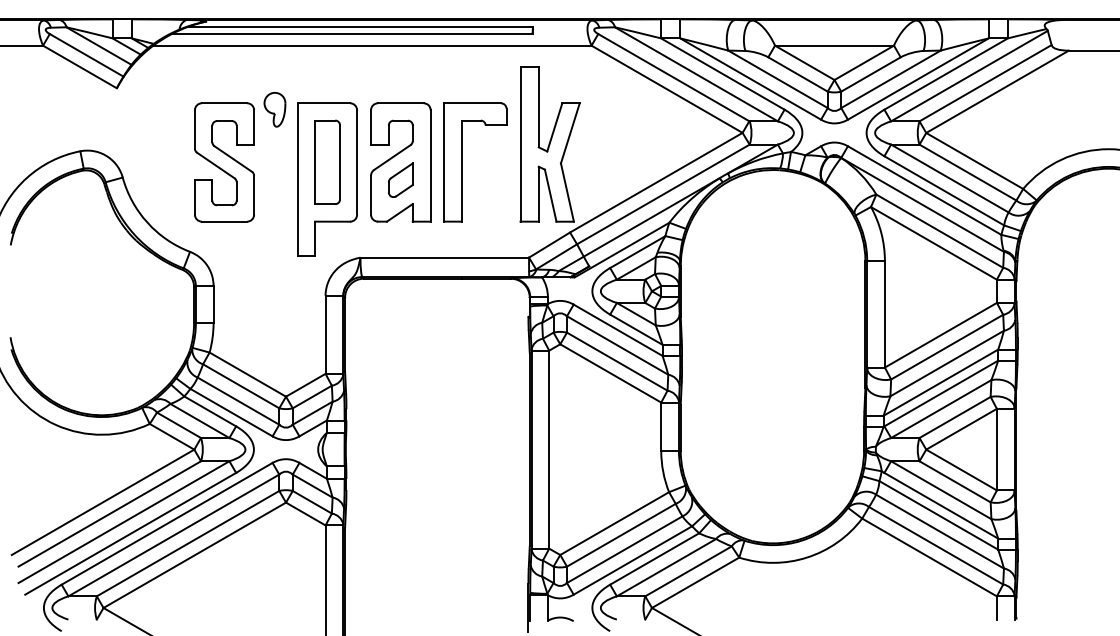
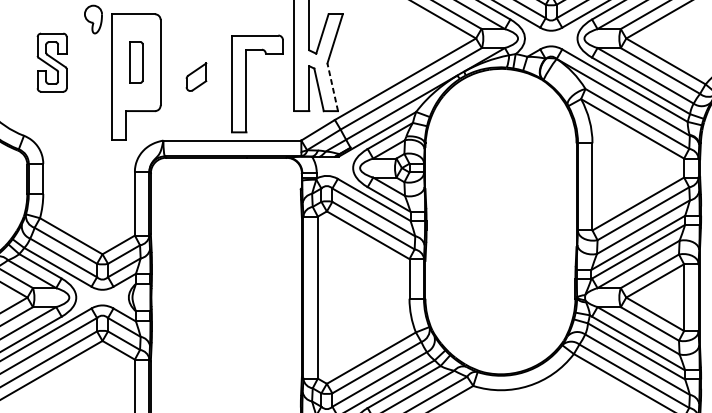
part: (327, 161) -> (136, 61), size x0.6
part: (224, 162) -> (52, 62), size x0.6
part: (400, 162) -> (196, 62), removed
part: (462, 162) -> (246, 83), moved
line: (567, 192) -> (332, 87), solid -> dashed

